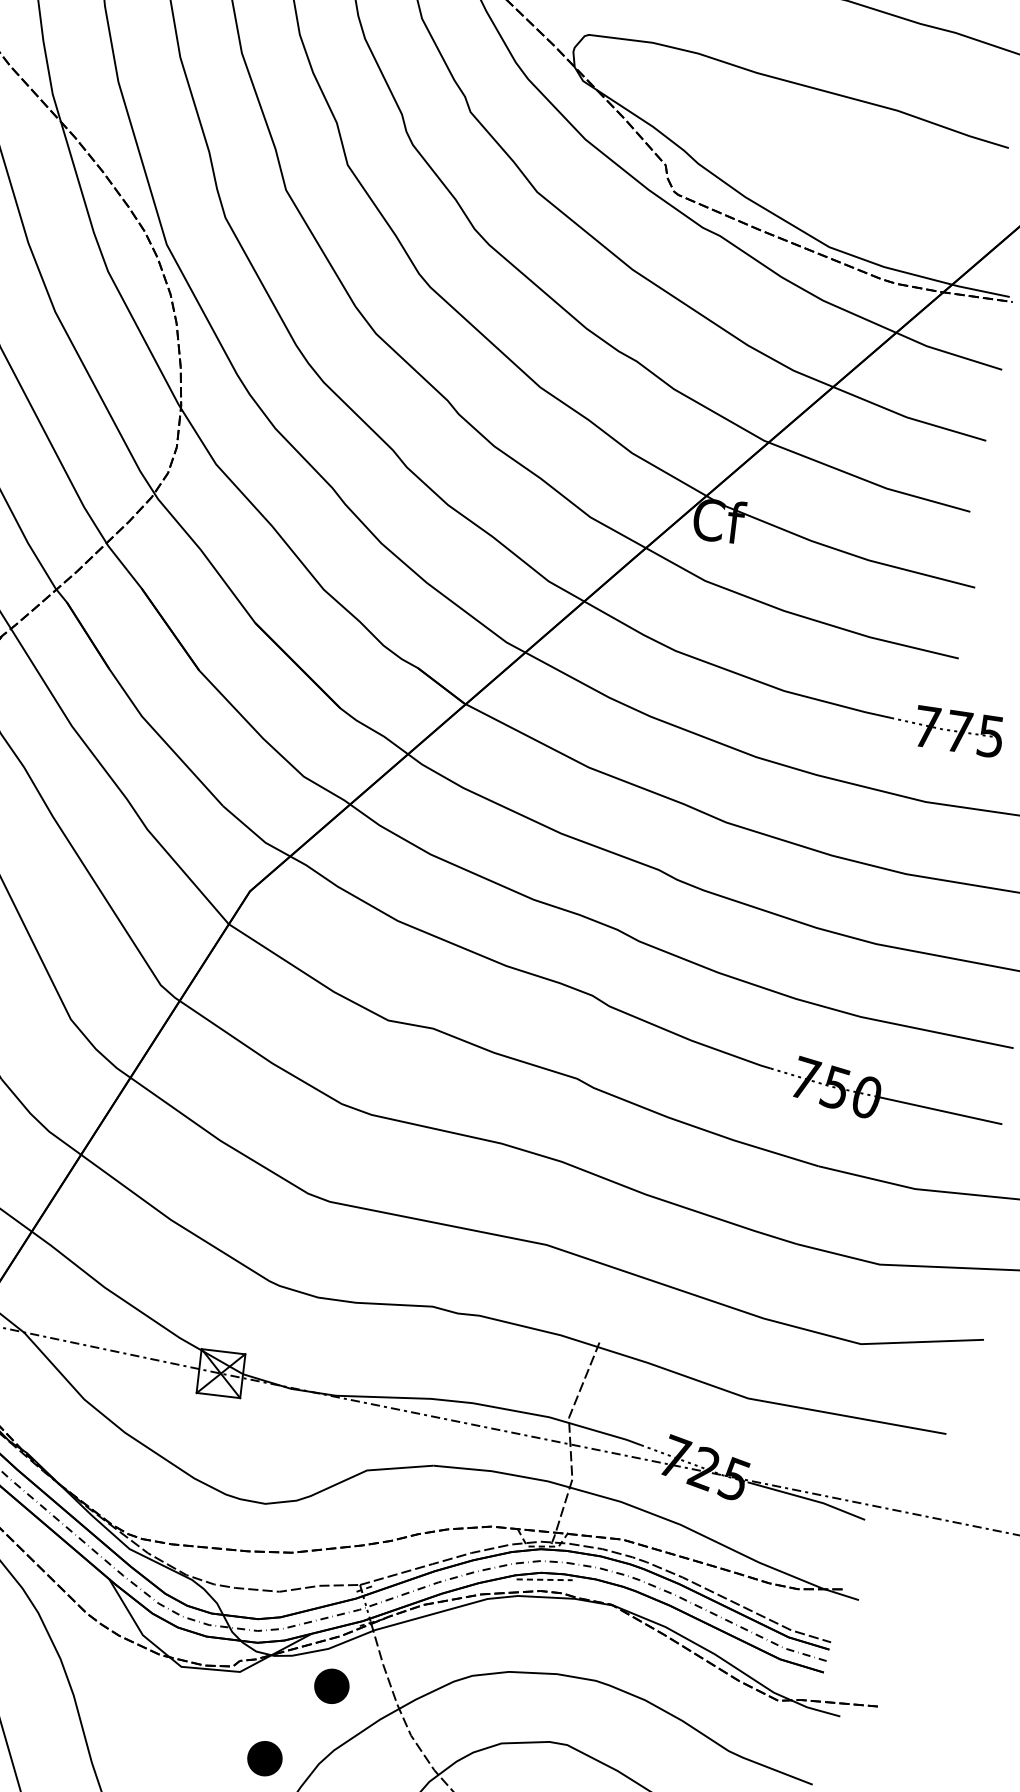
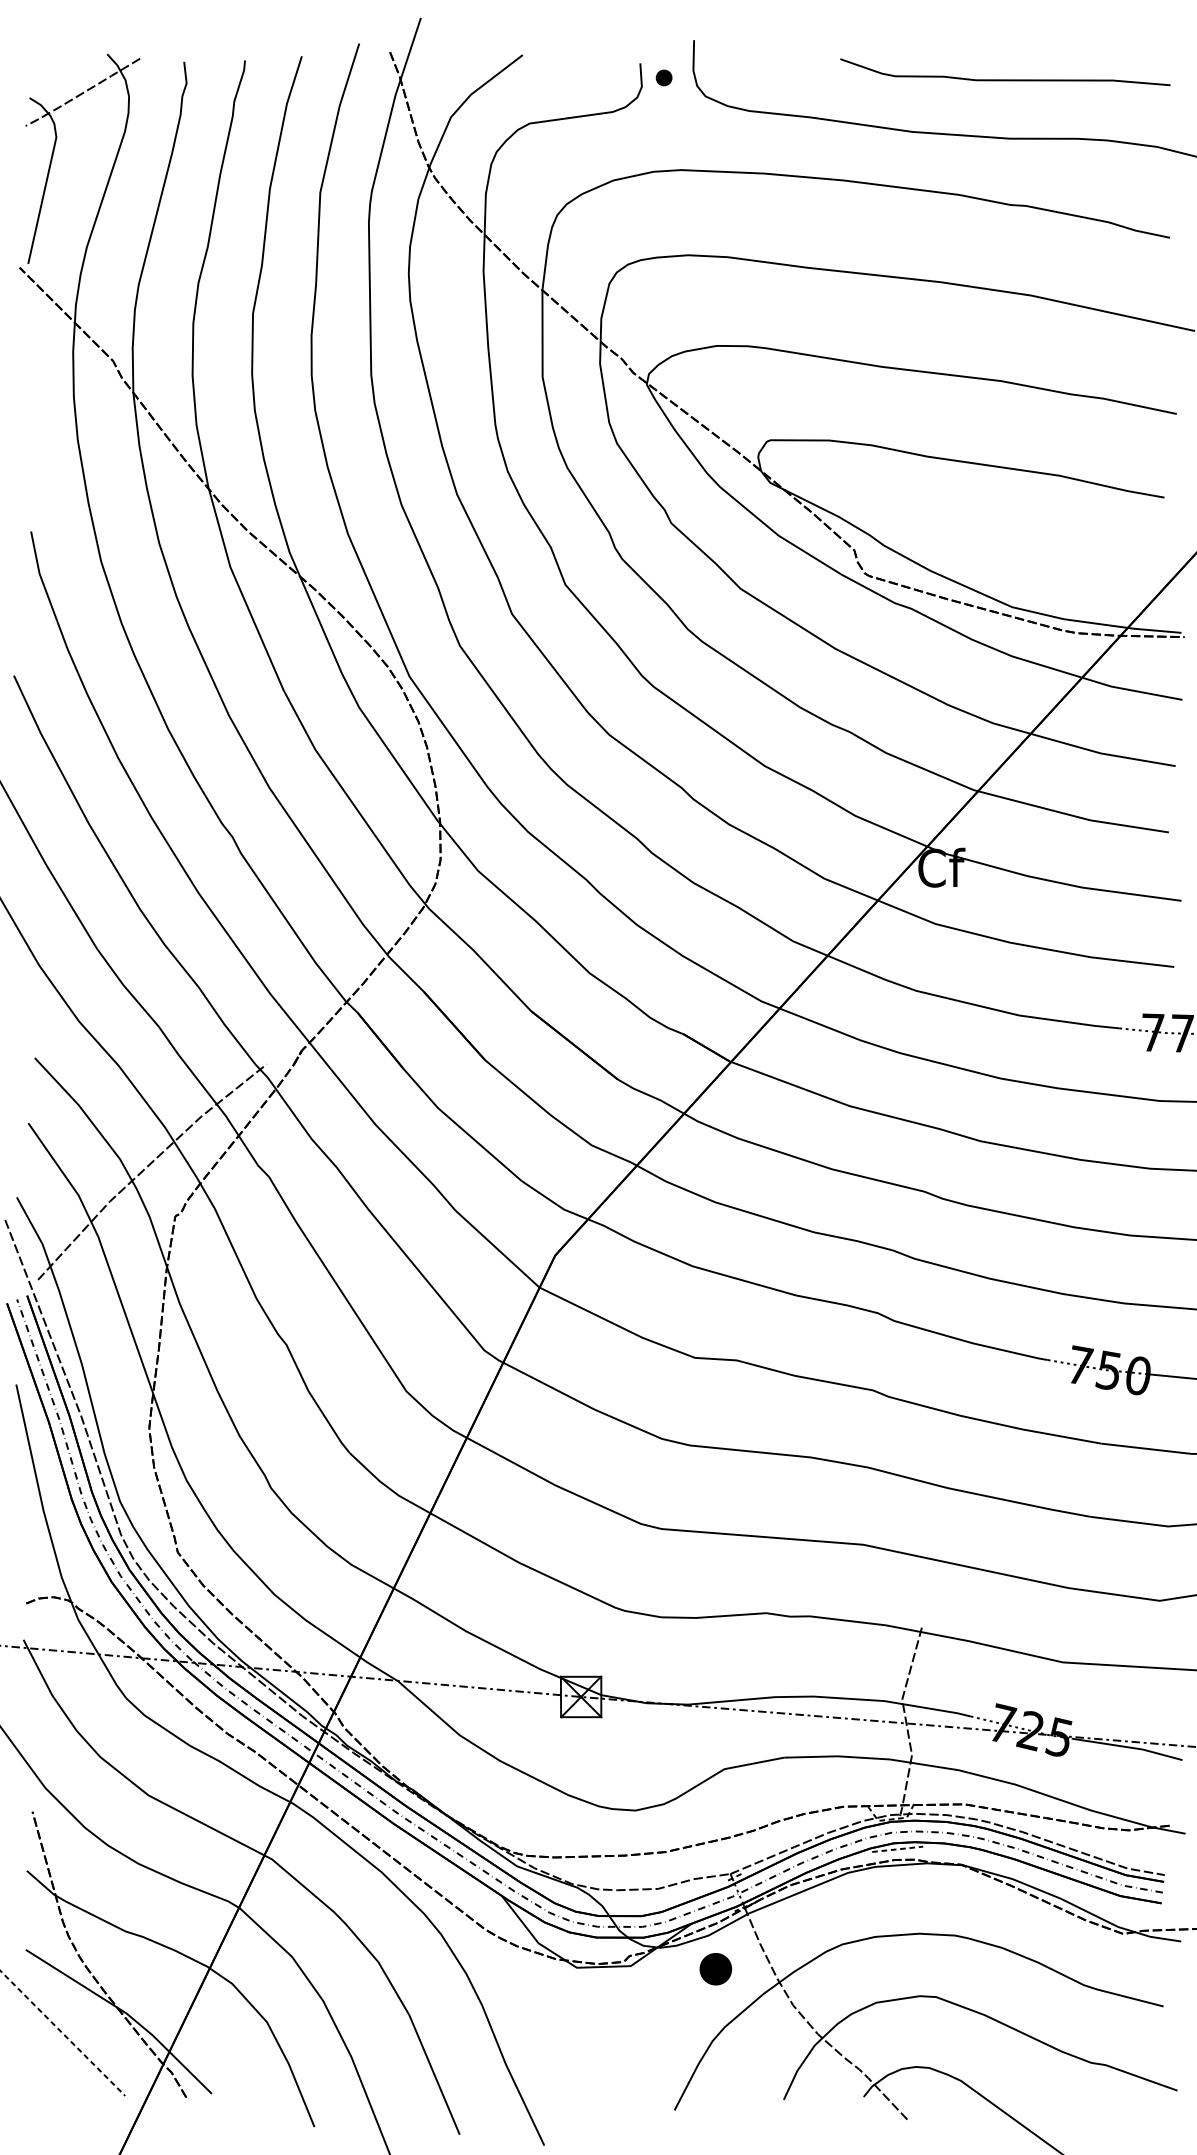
part: (264, 1758) -> (662, 2042), removed

